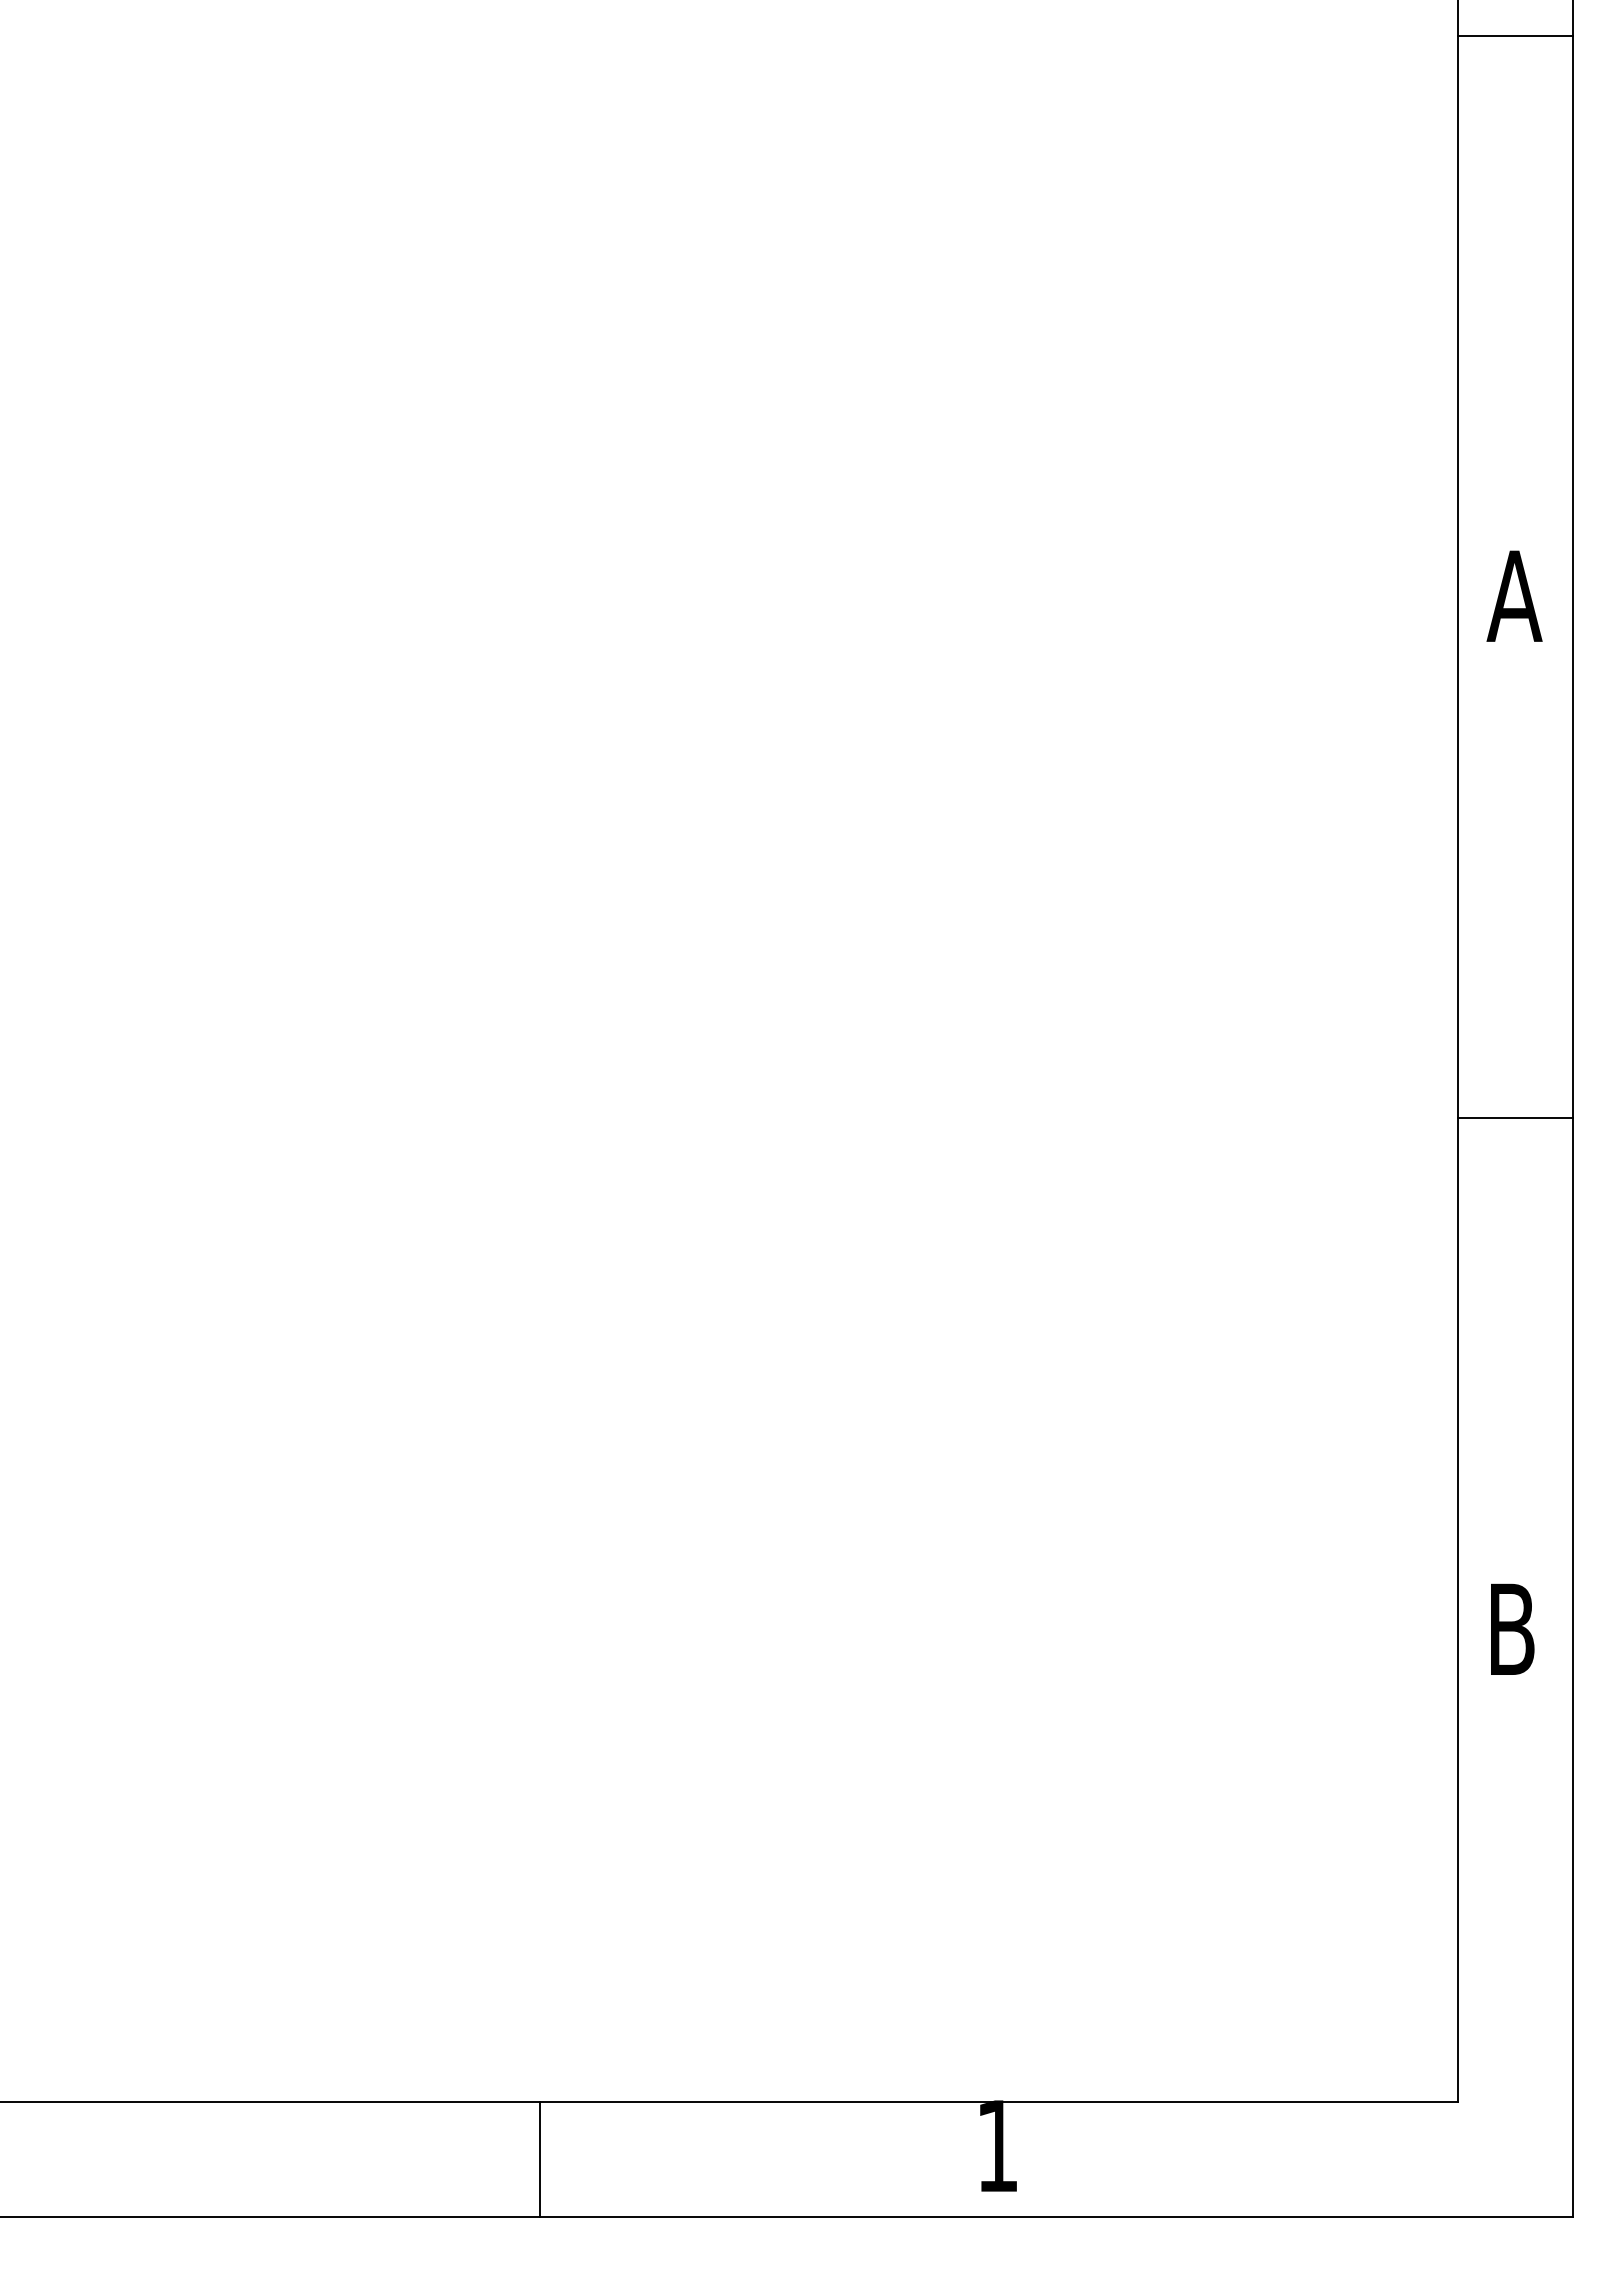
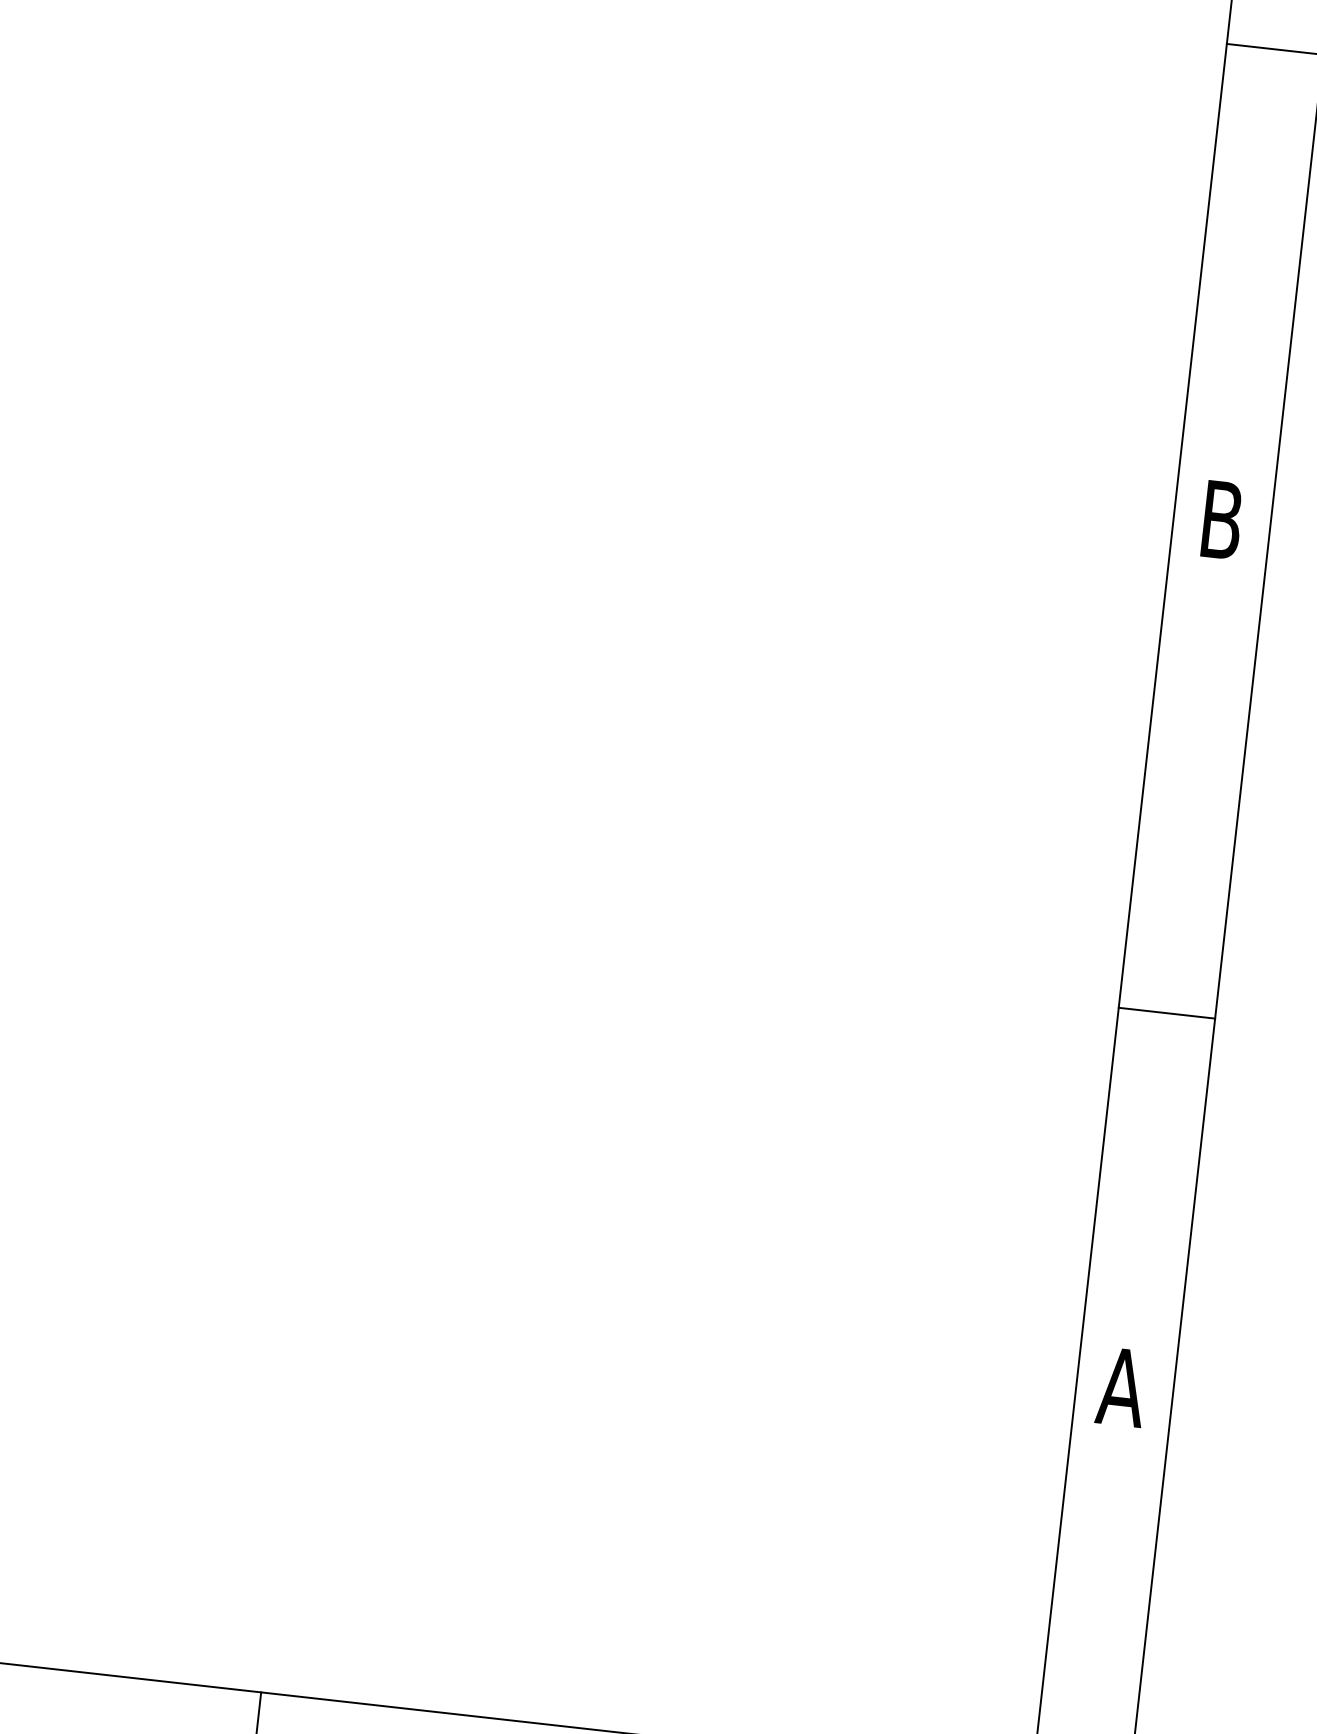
text: (1514, 595) -> (1221, 519), A -> B
line: (1514, 1118) -> (1166, 1013), moved
text: (1511, 1628) -> (1121, 1386), B -> A

